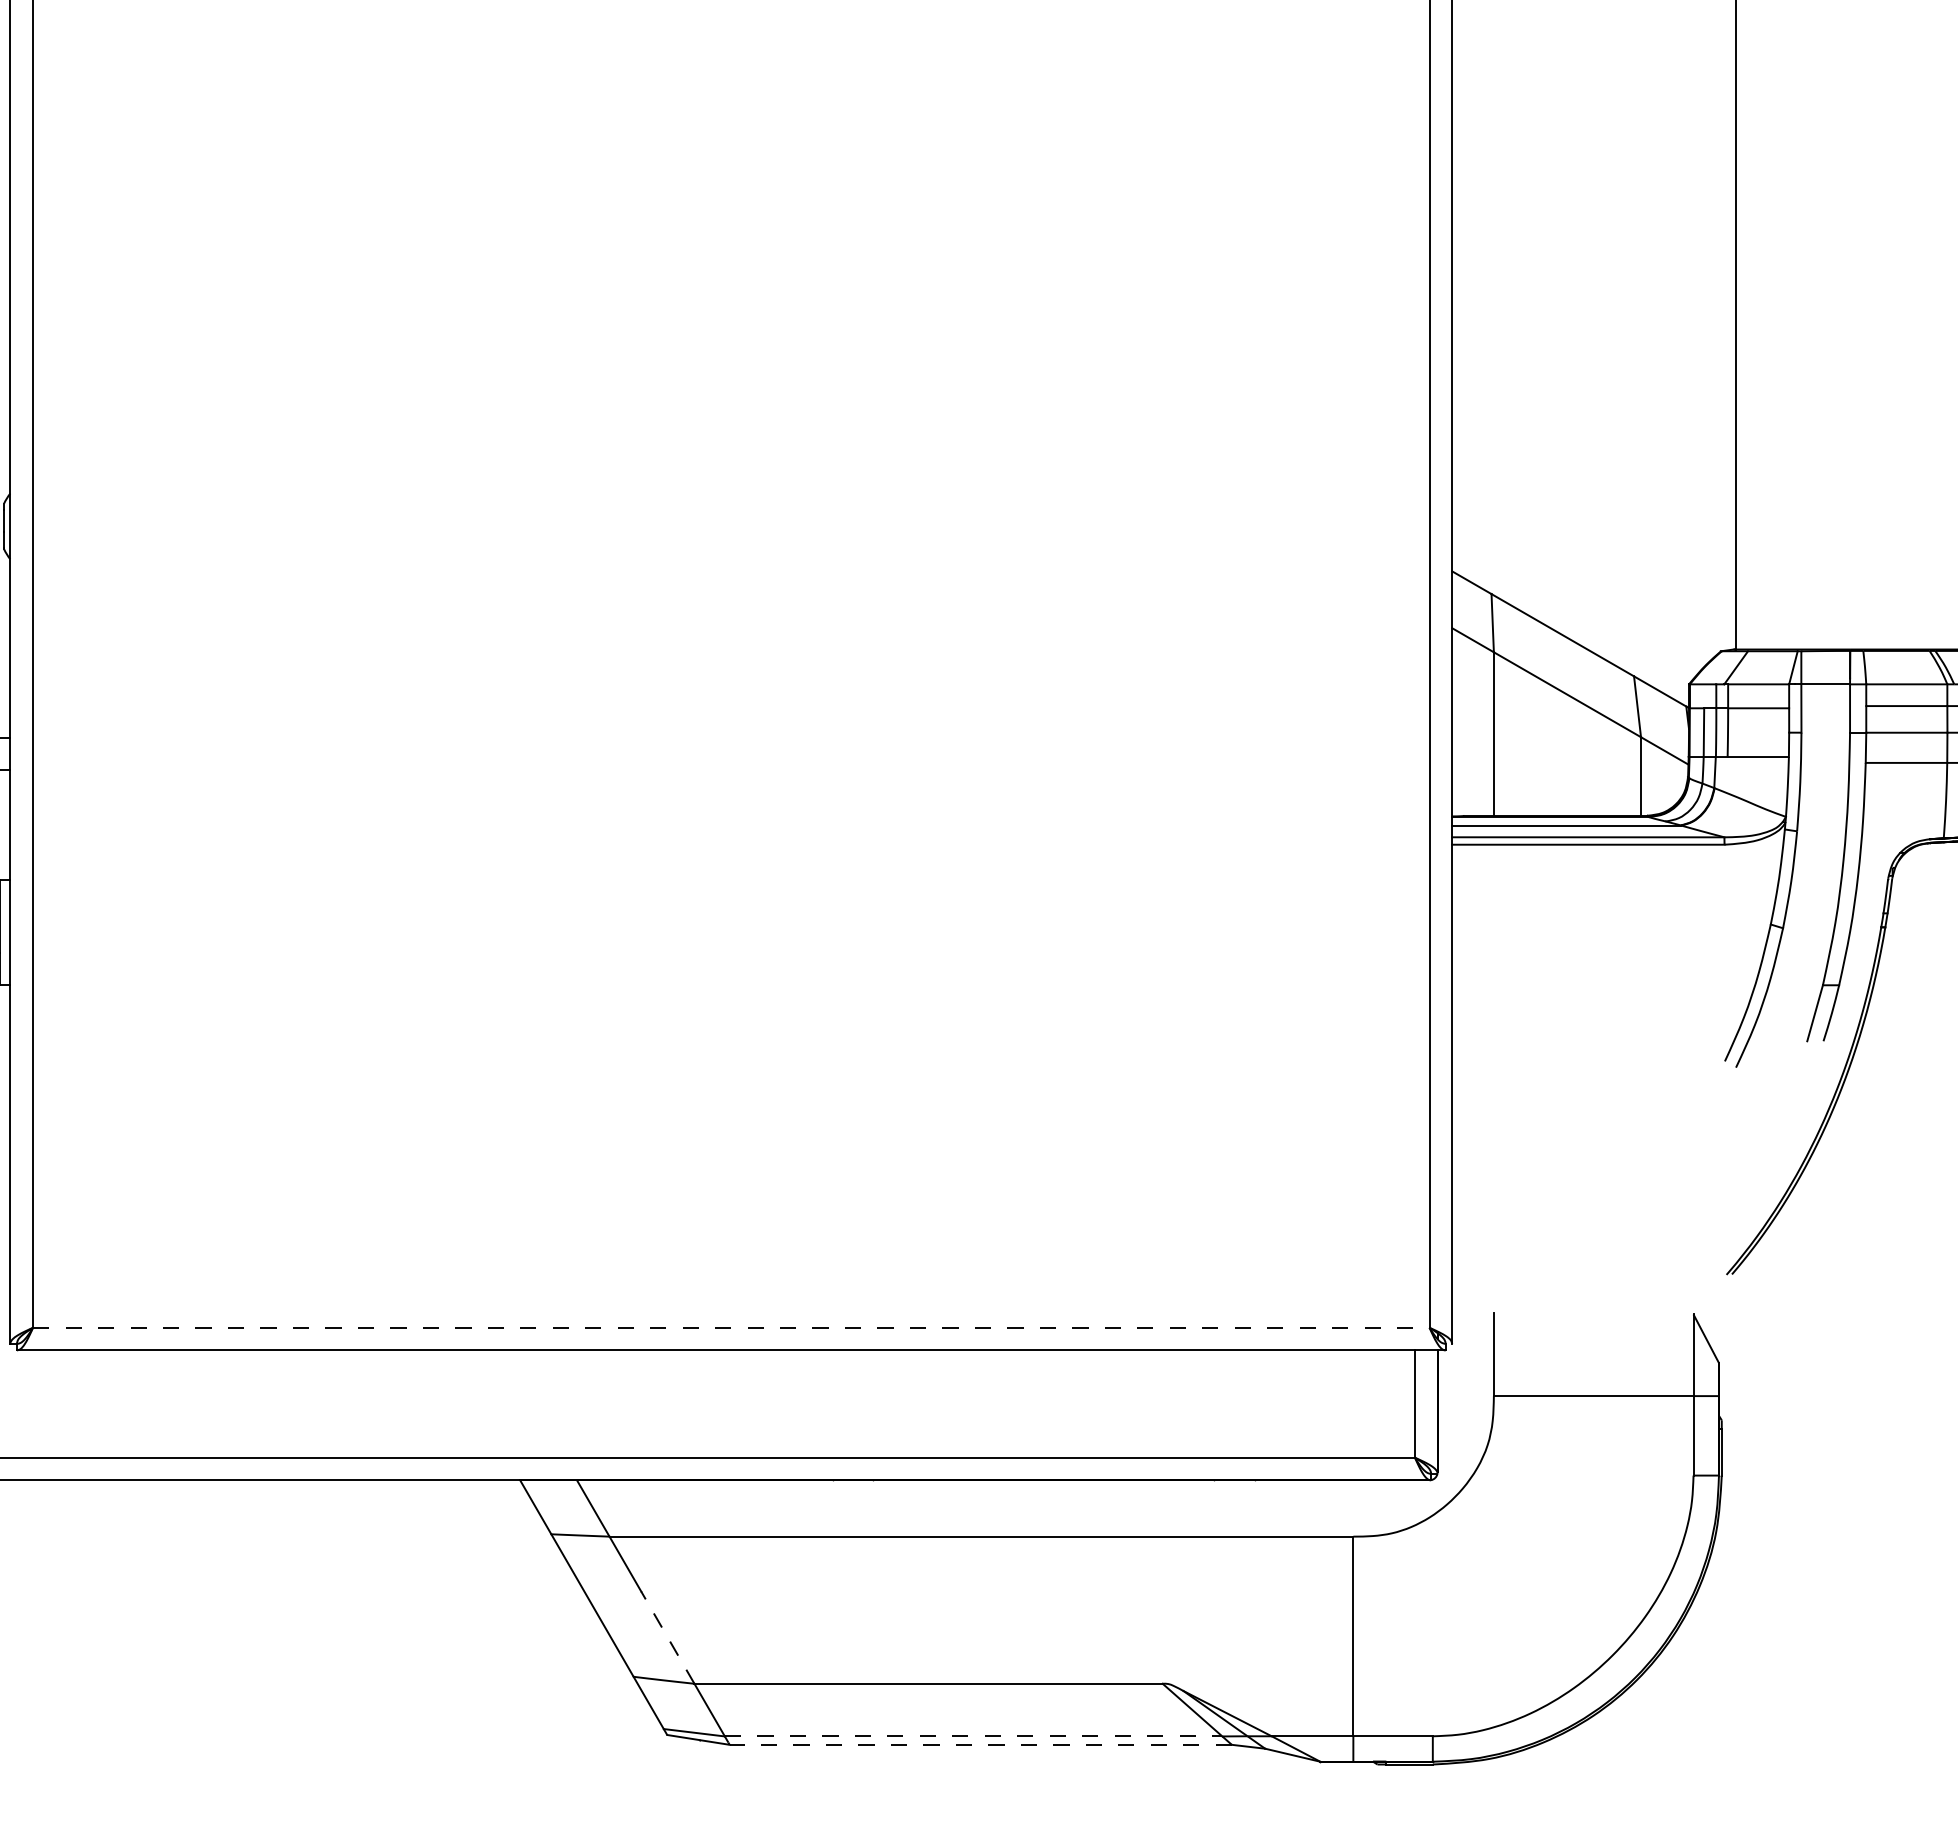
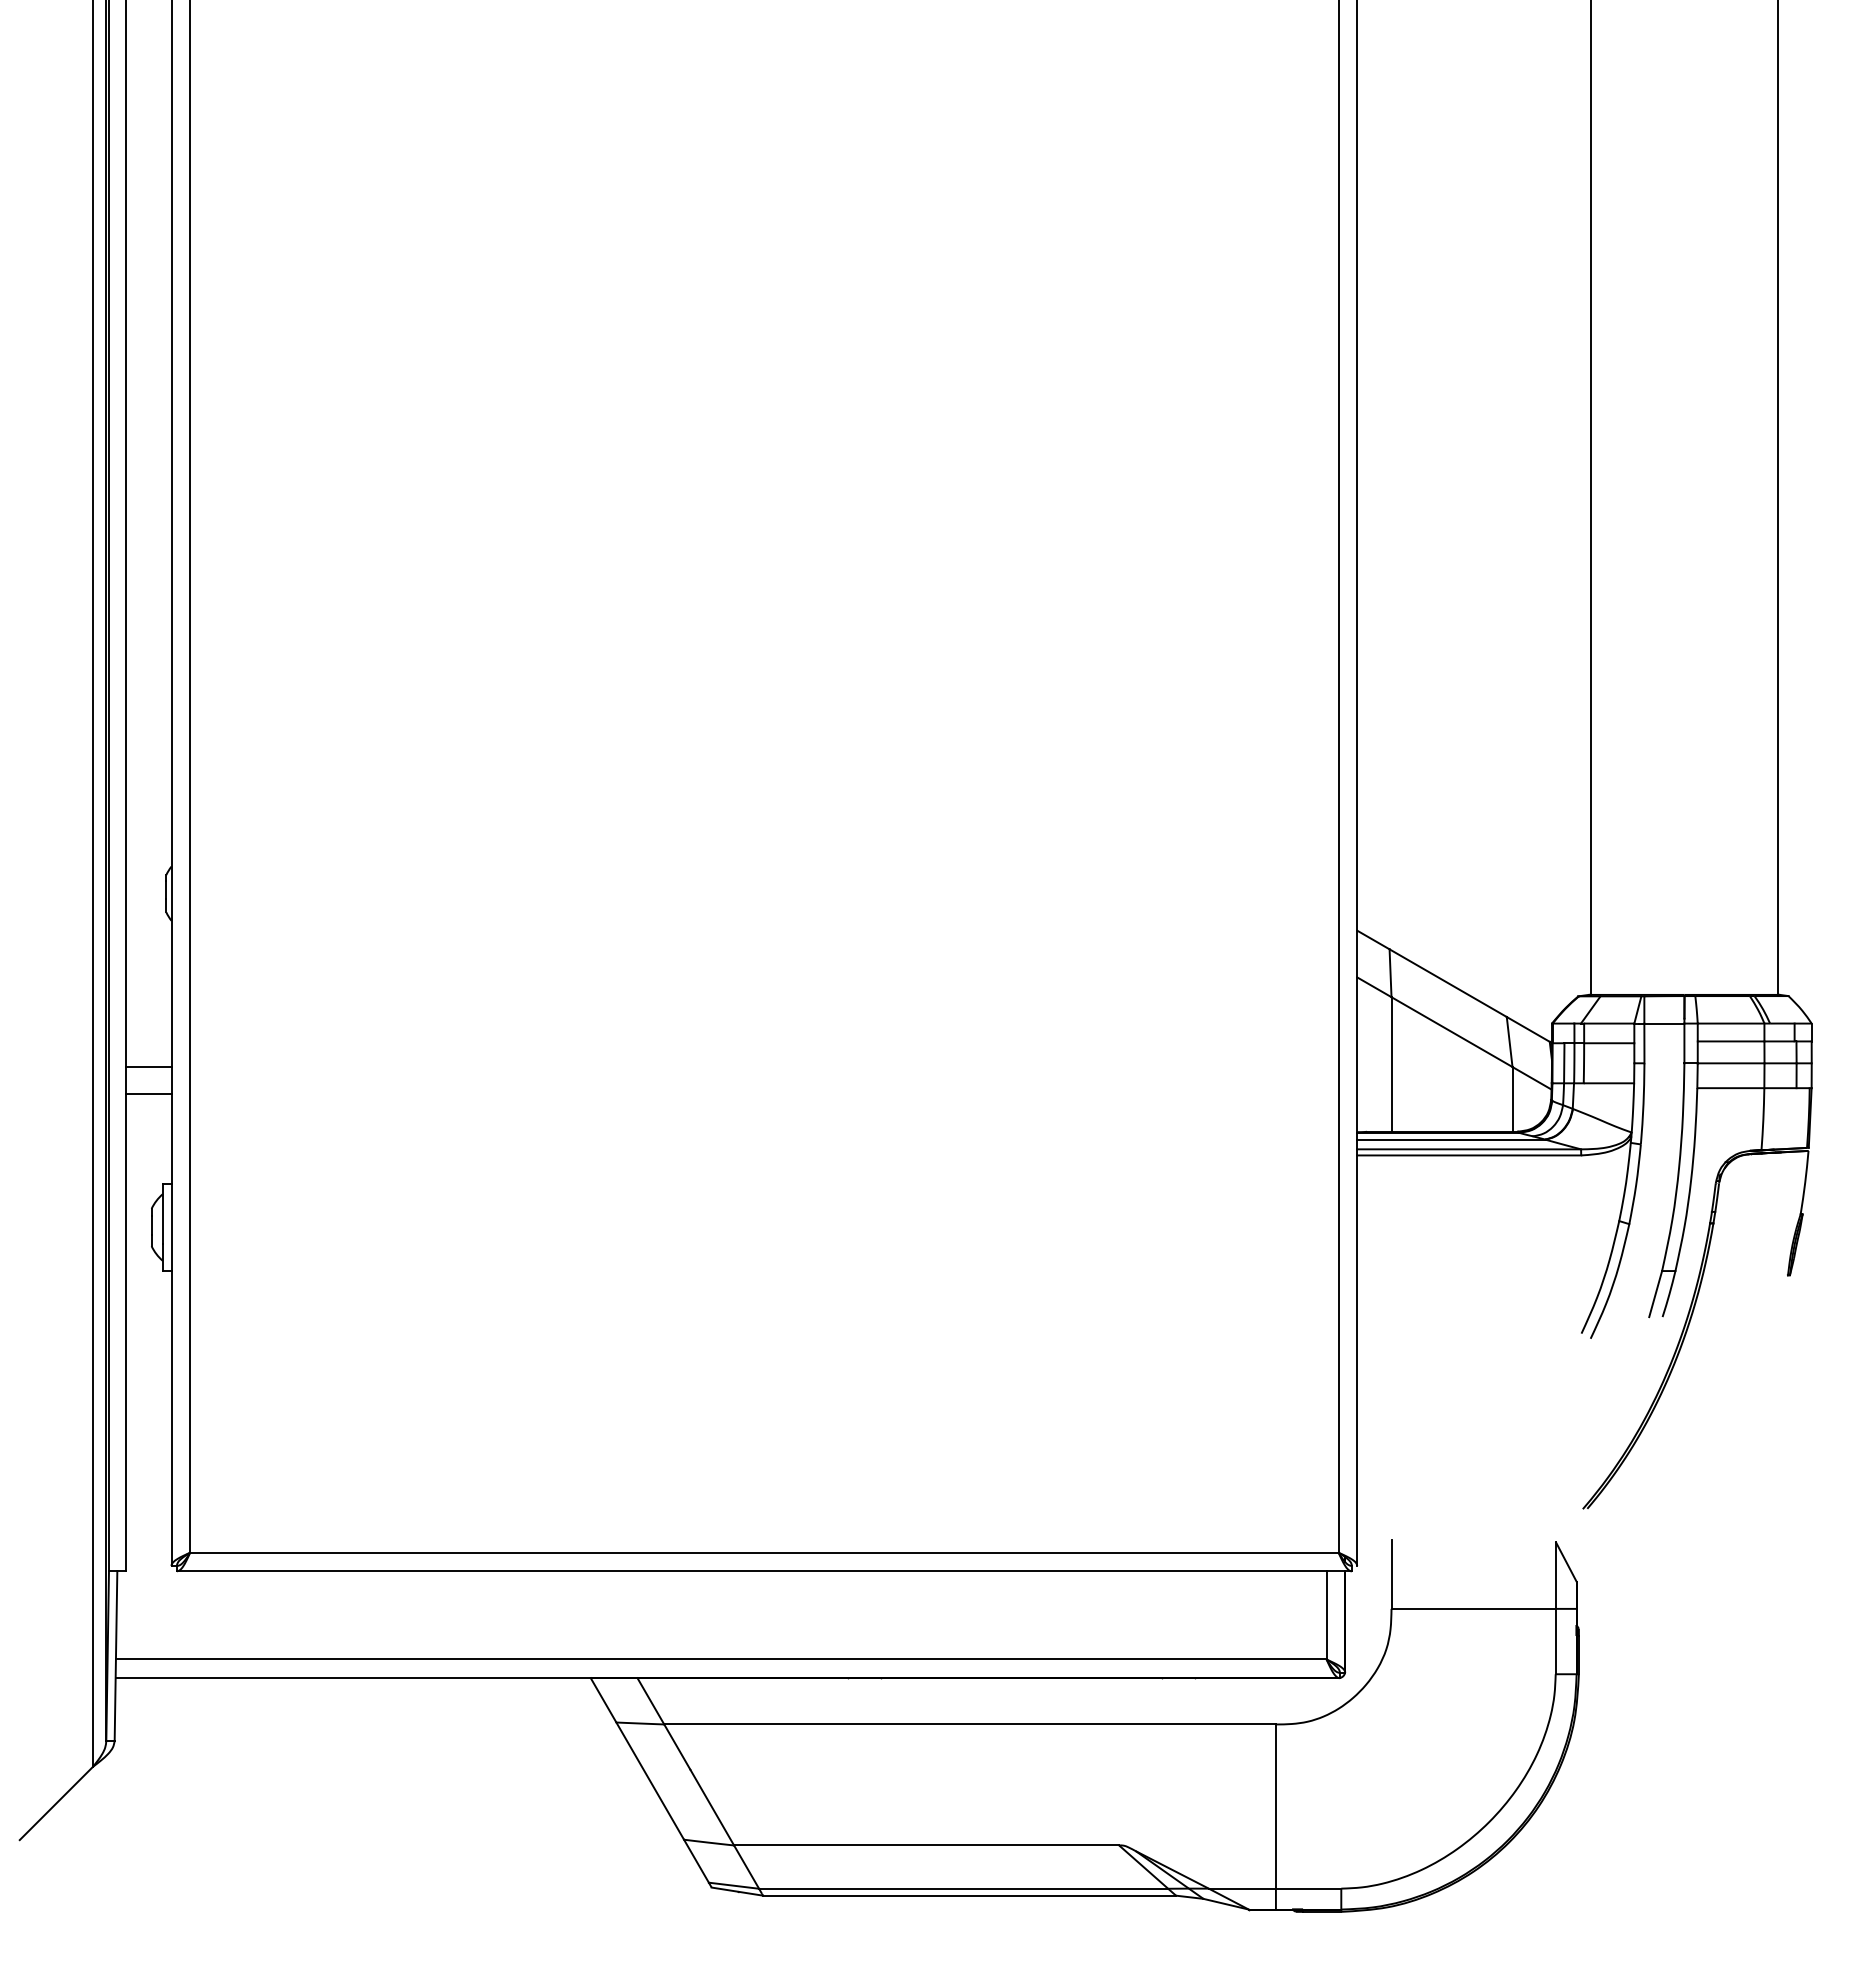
line: (731, 1327) -> (764, 1552), dashed -> solid
line: (668, 1637) -> (712, 1807), dashed -> solid
line: (973, 1736) -> (963, 1888), dashed -> solid
line: (980, 1744) -> (969, 1895), dashed -> solid

